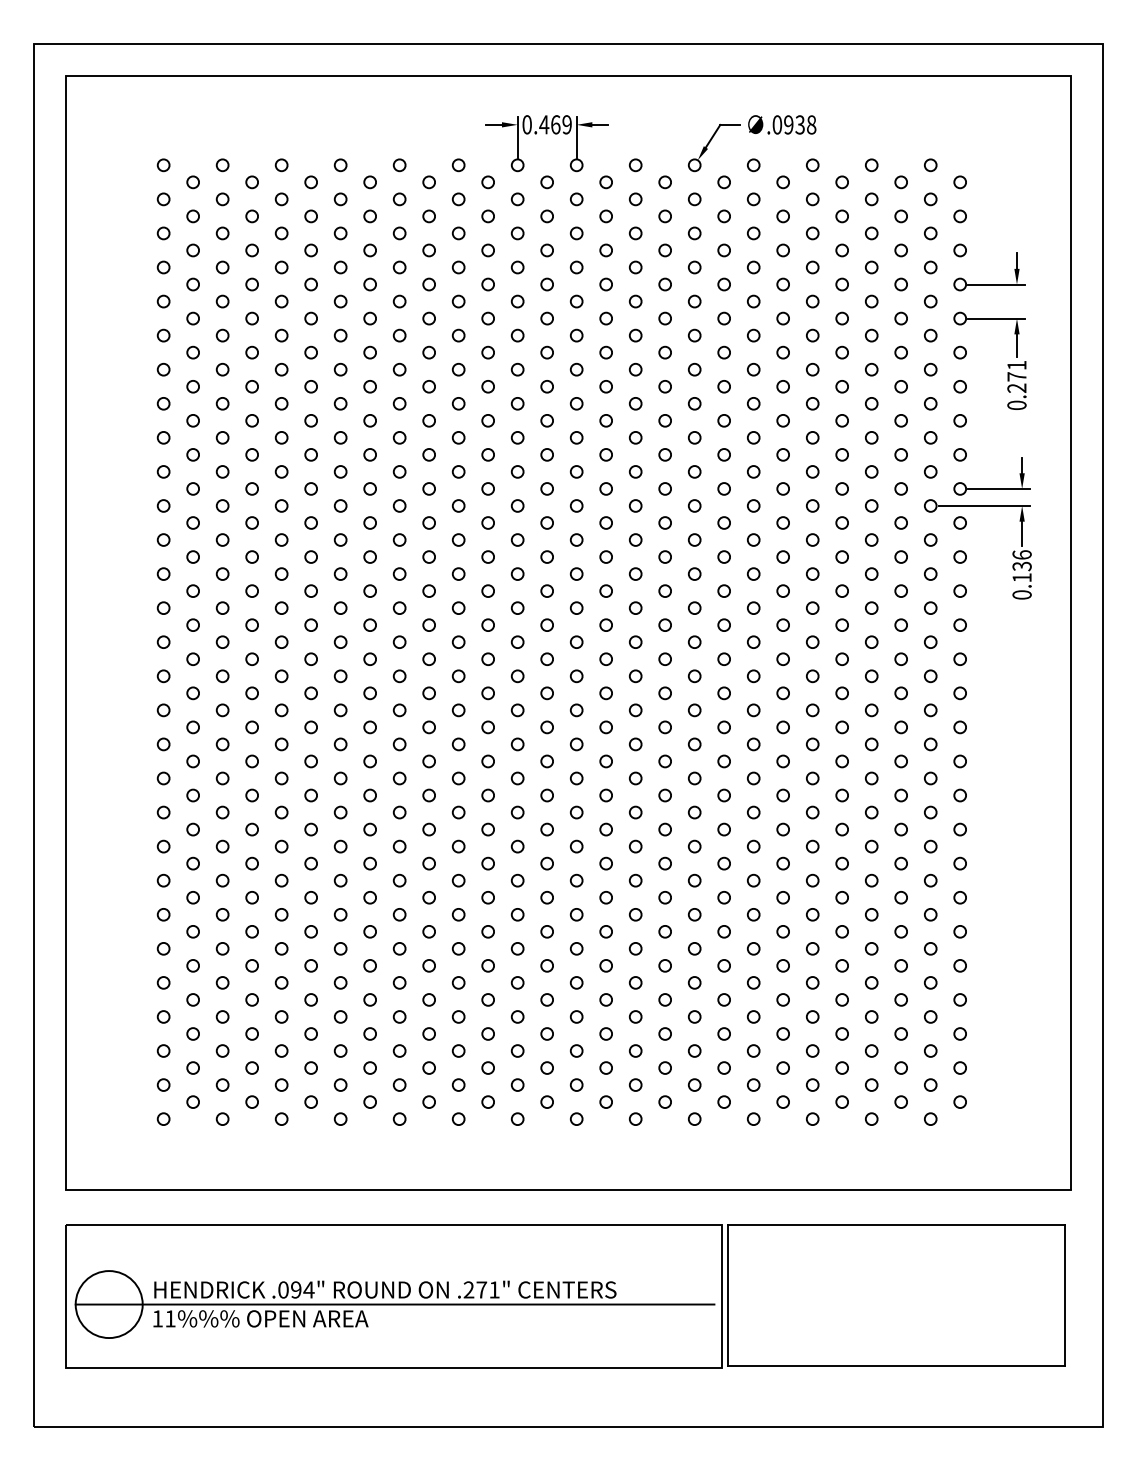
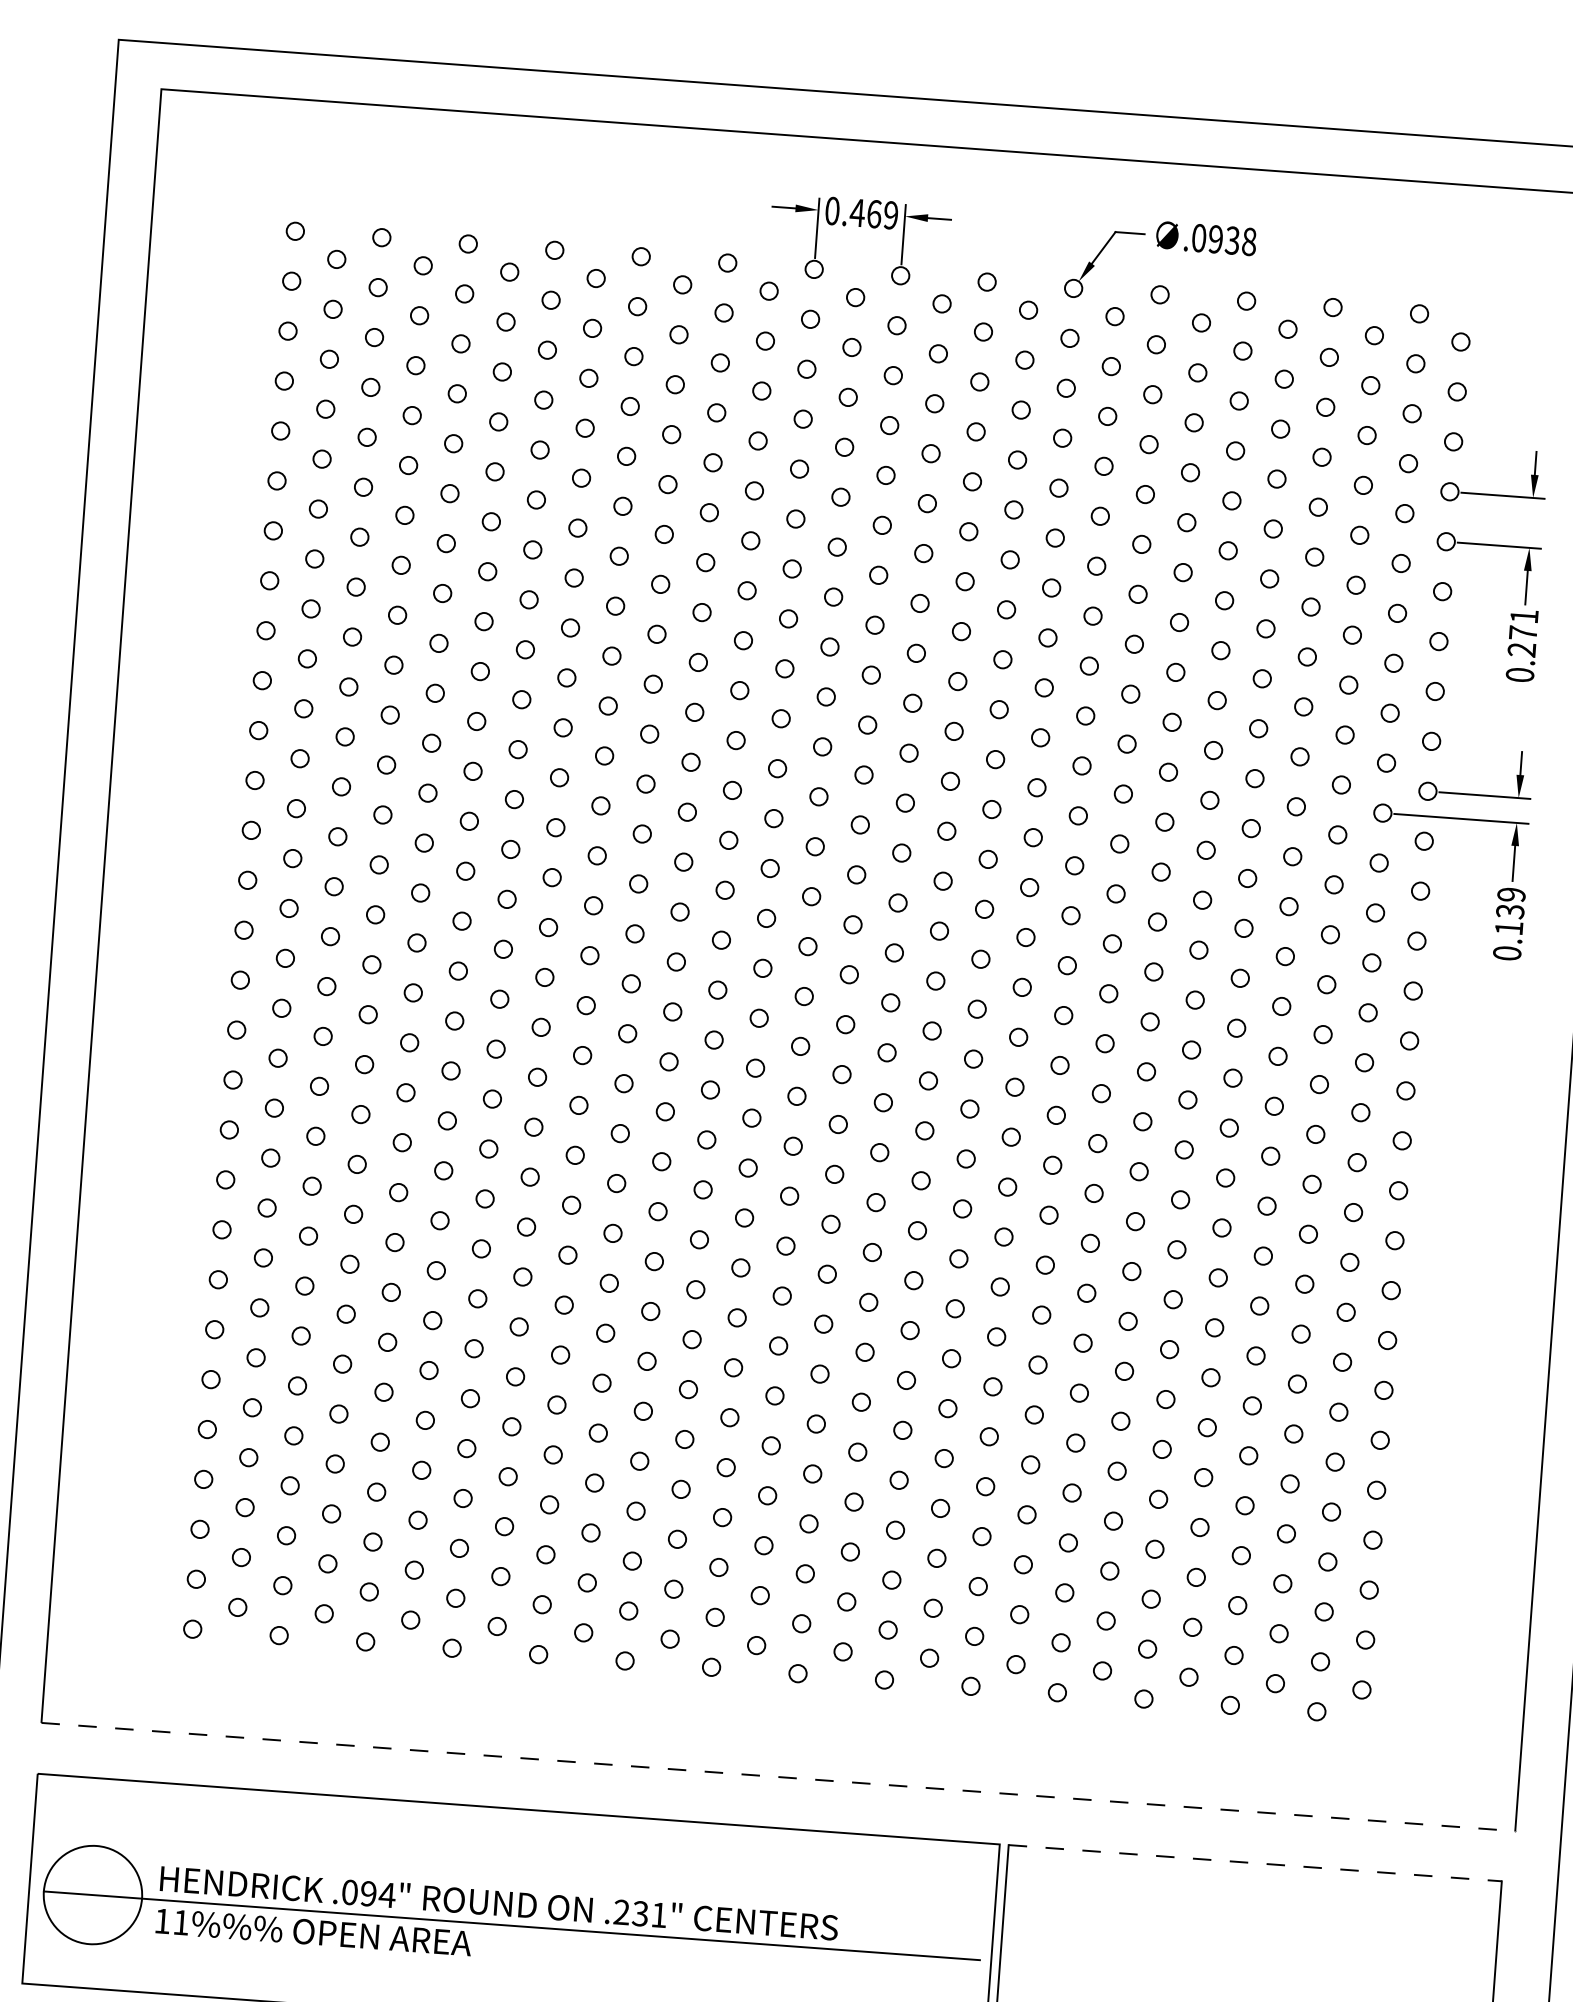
text: (1021, 554) -> (1510, 894), 0.136 -> 0.139
line: (568, 1190) -> (778, 1777), solid -> dashed
line: (896, 1224) -> (1255, 1862), solid -> dashed
text: (481, 1289) -> (640, 1913), .271" -> .231"

